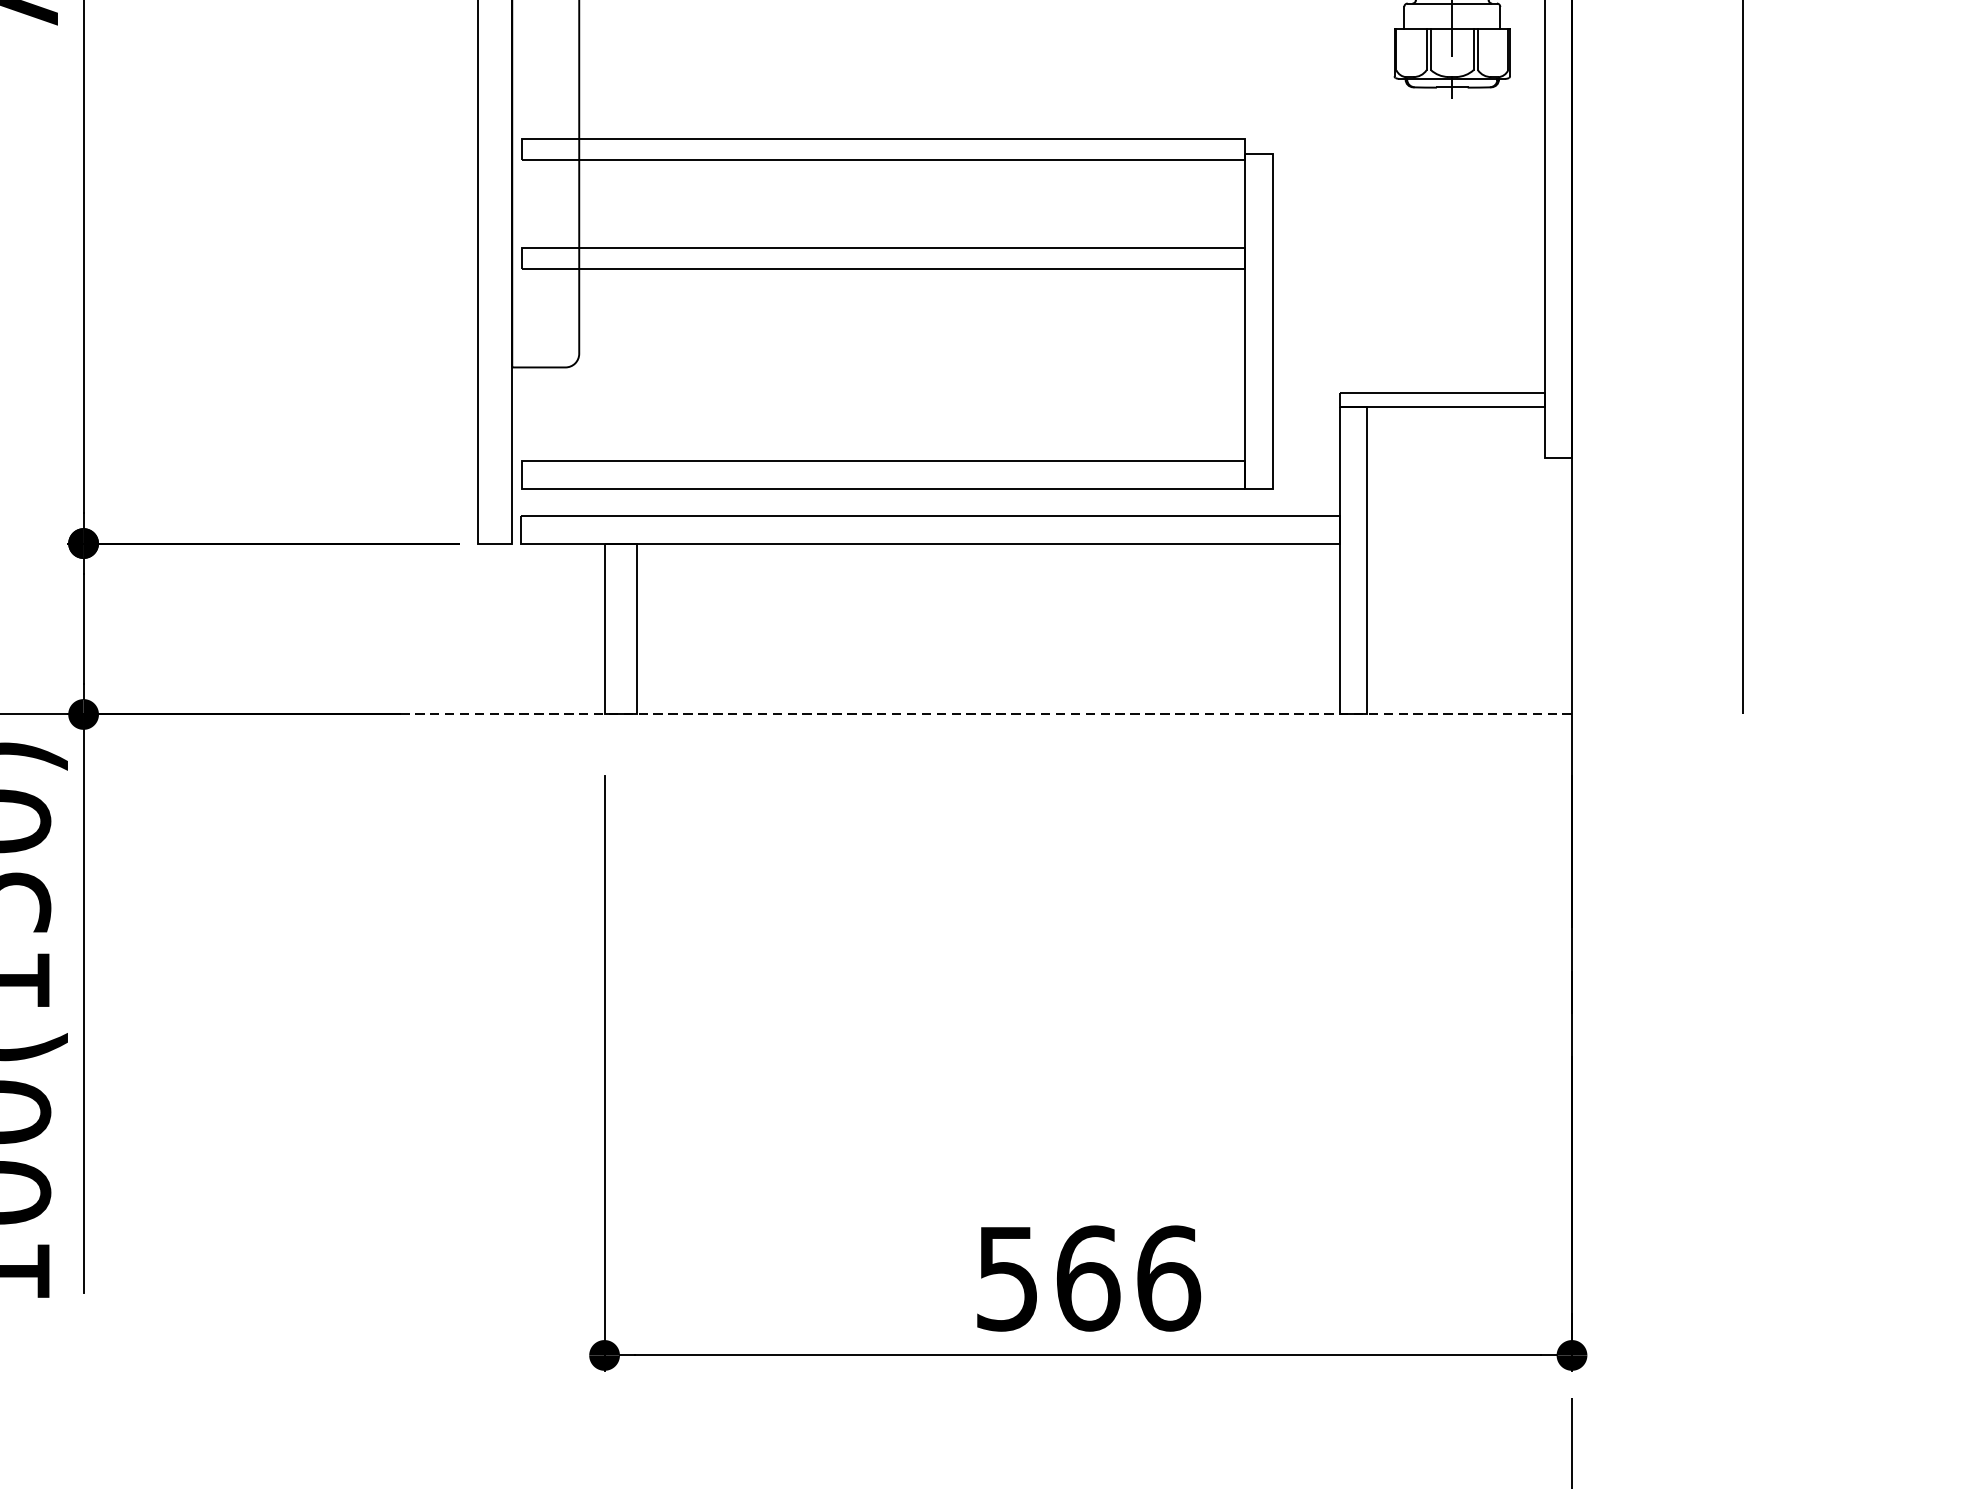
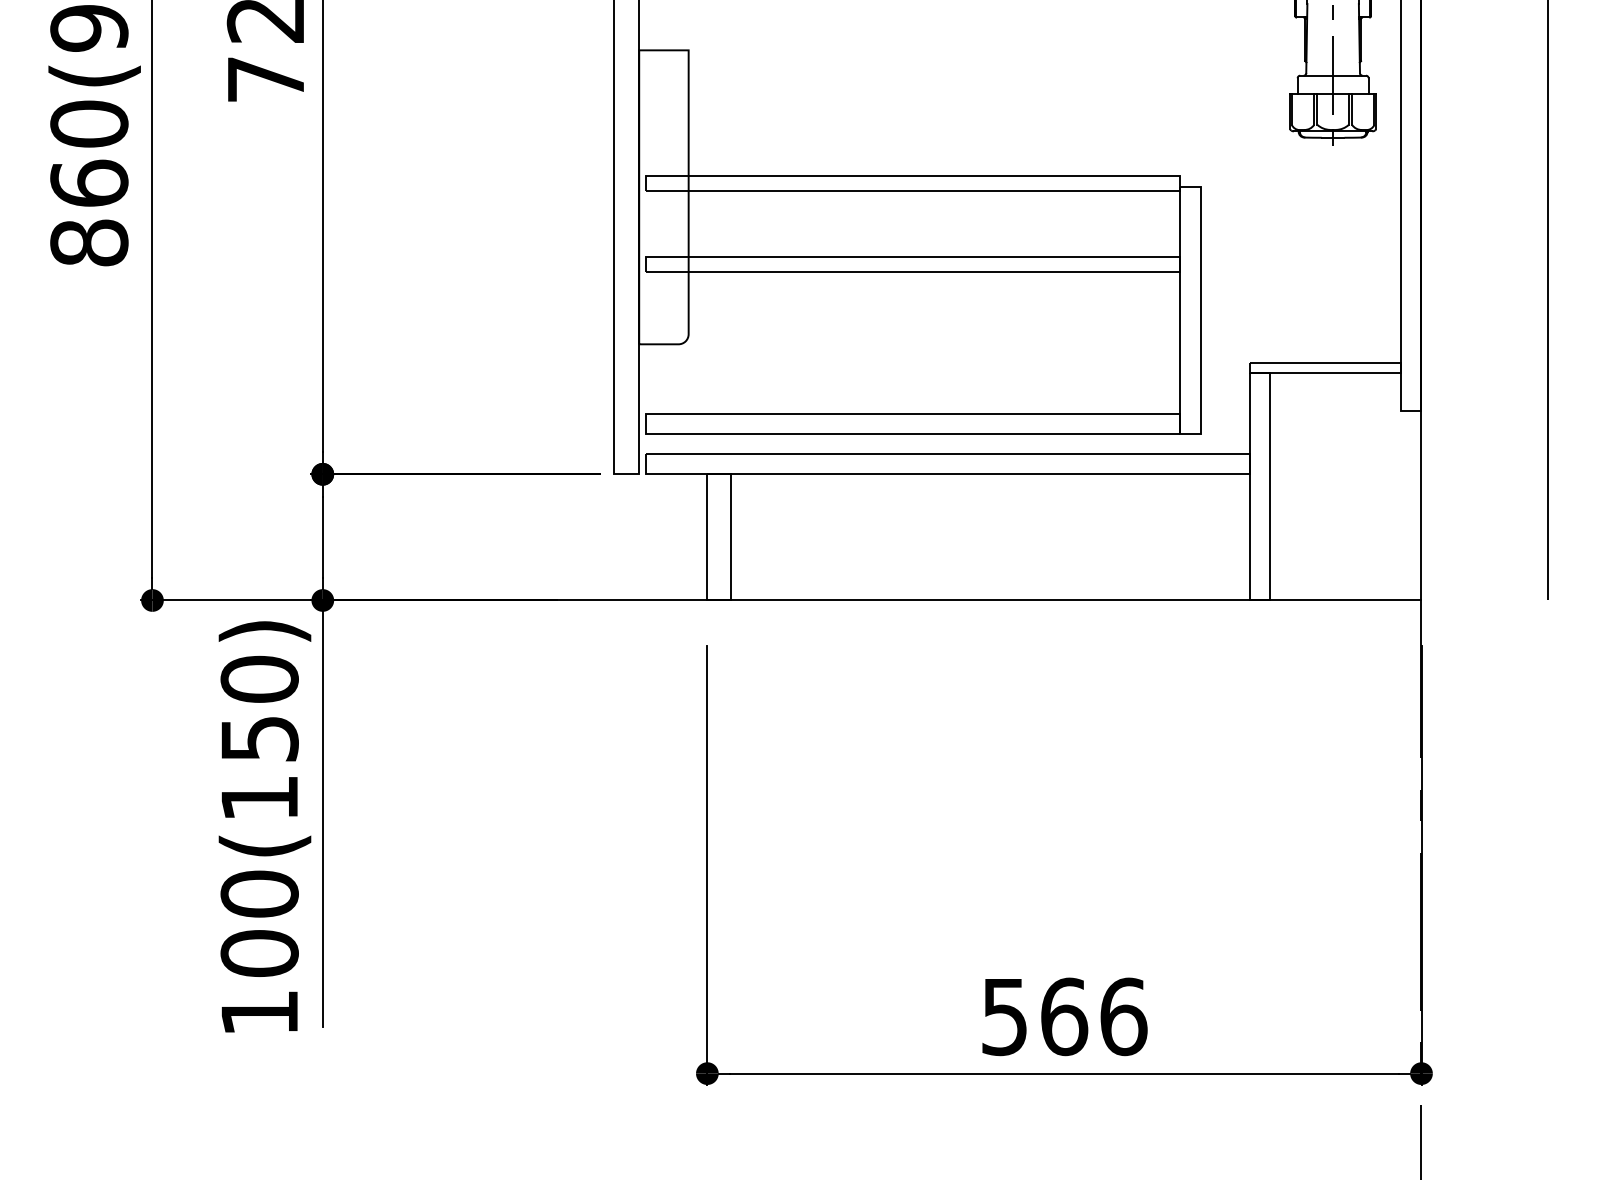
line: (912, 714) -> (934, 600), dashed -> solid

